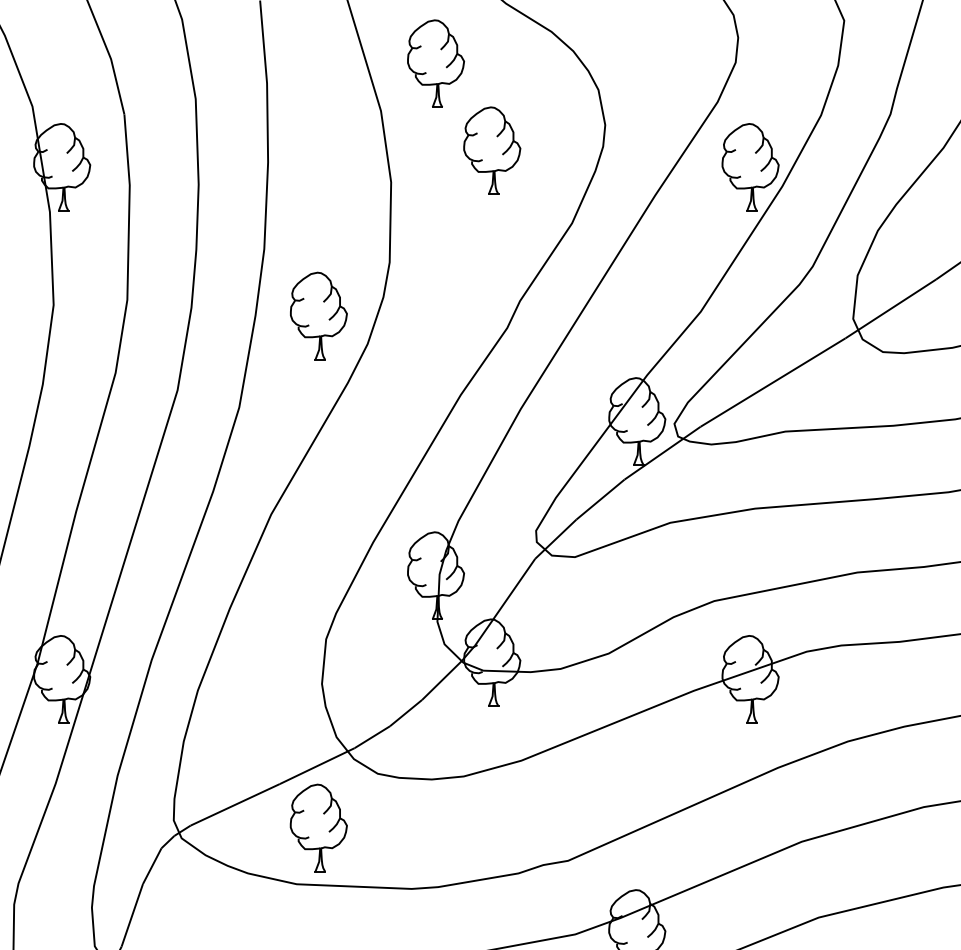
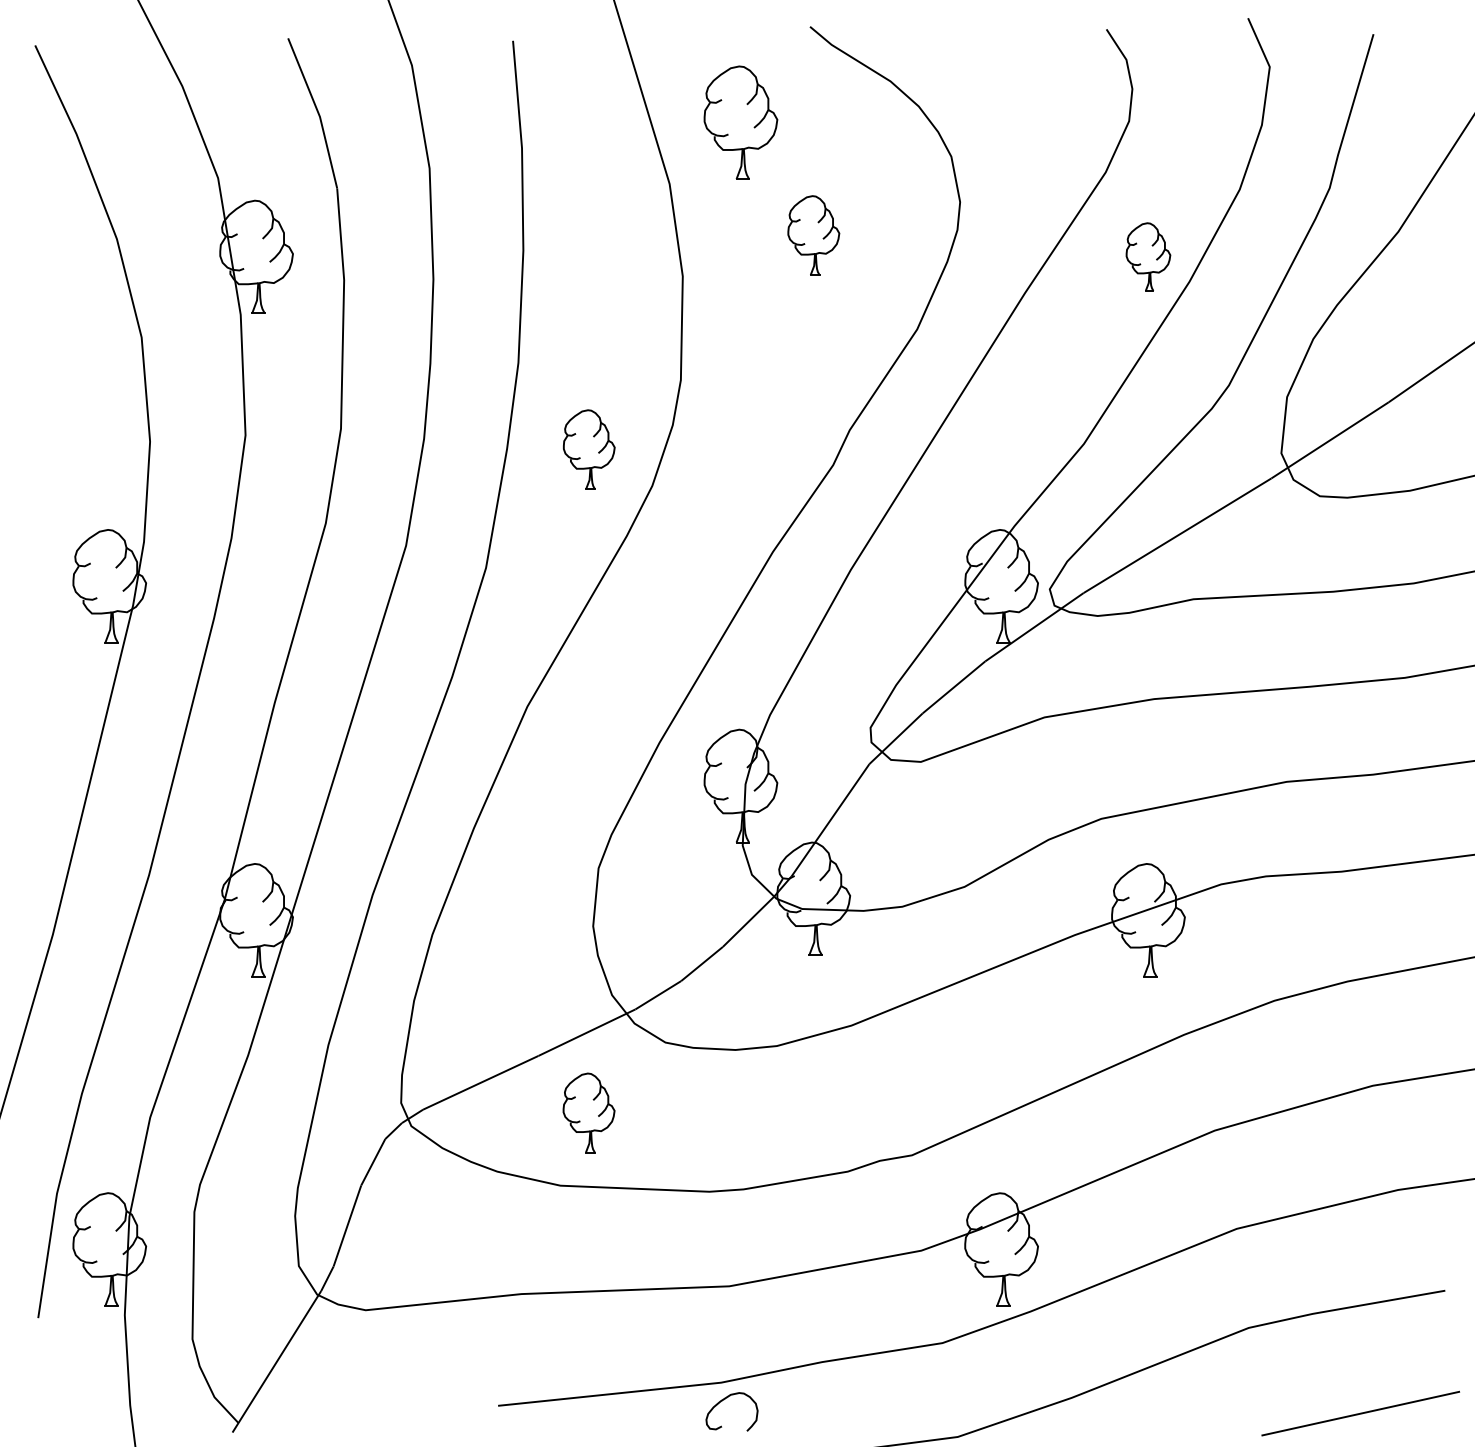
part: (492, 150) -> (813, 235), size x0.7
part: (750, 167) -> (1148, 256), size x0.6
part: (319, 315) -> (589, 449), size x0.7
part: (318, 827) -> (588, 1112), size x0.7

